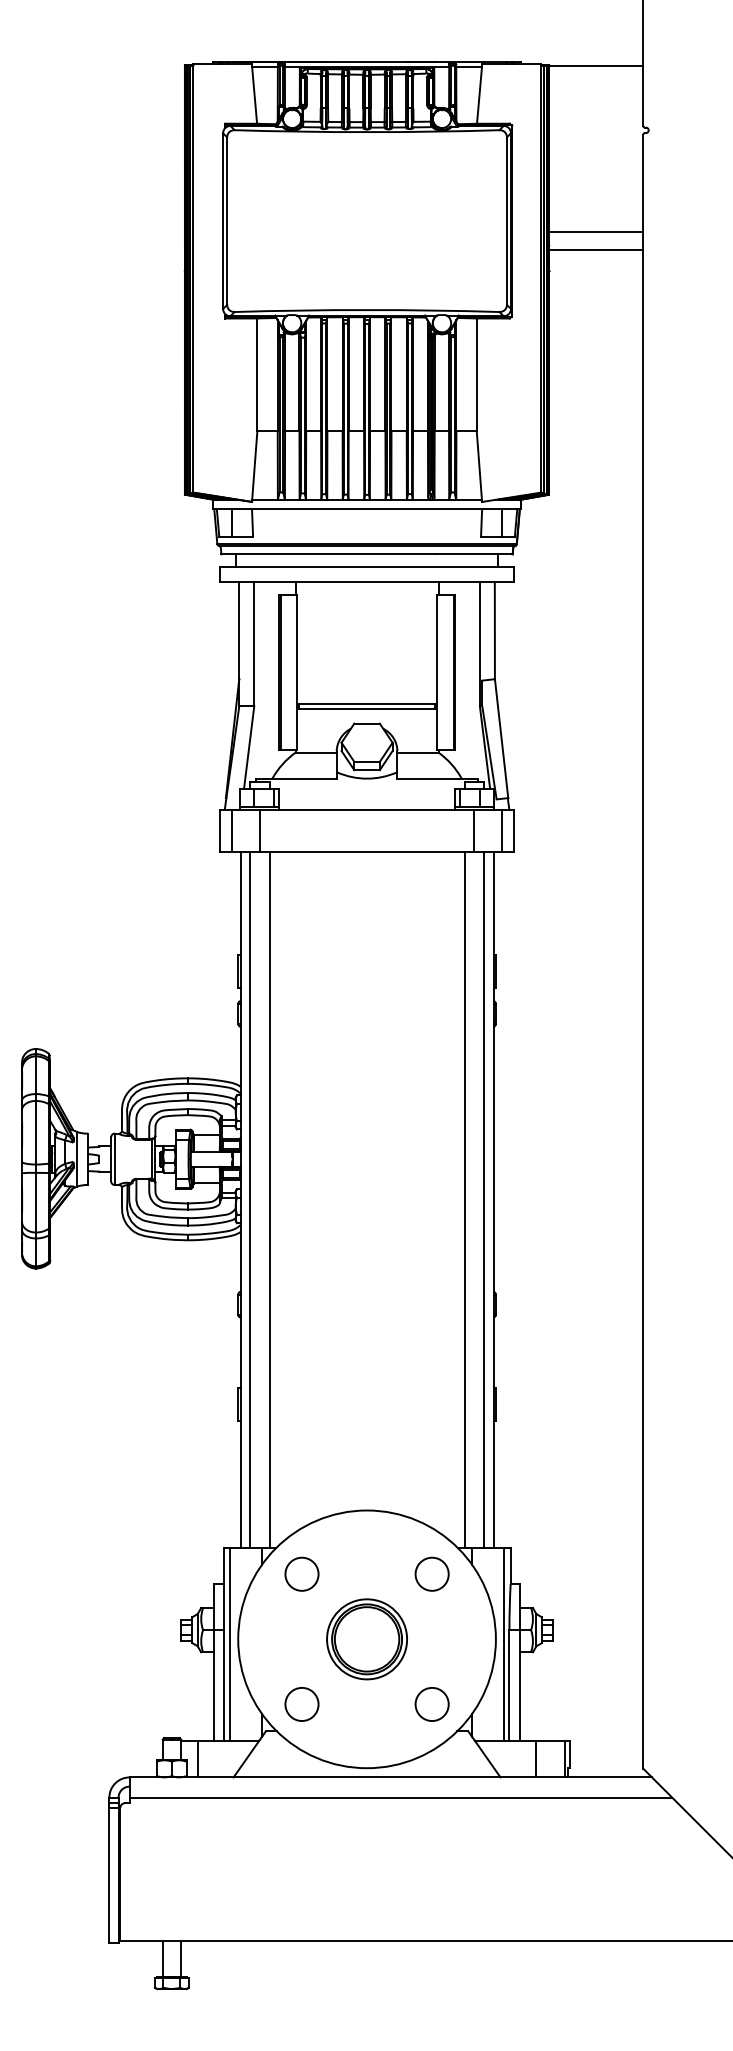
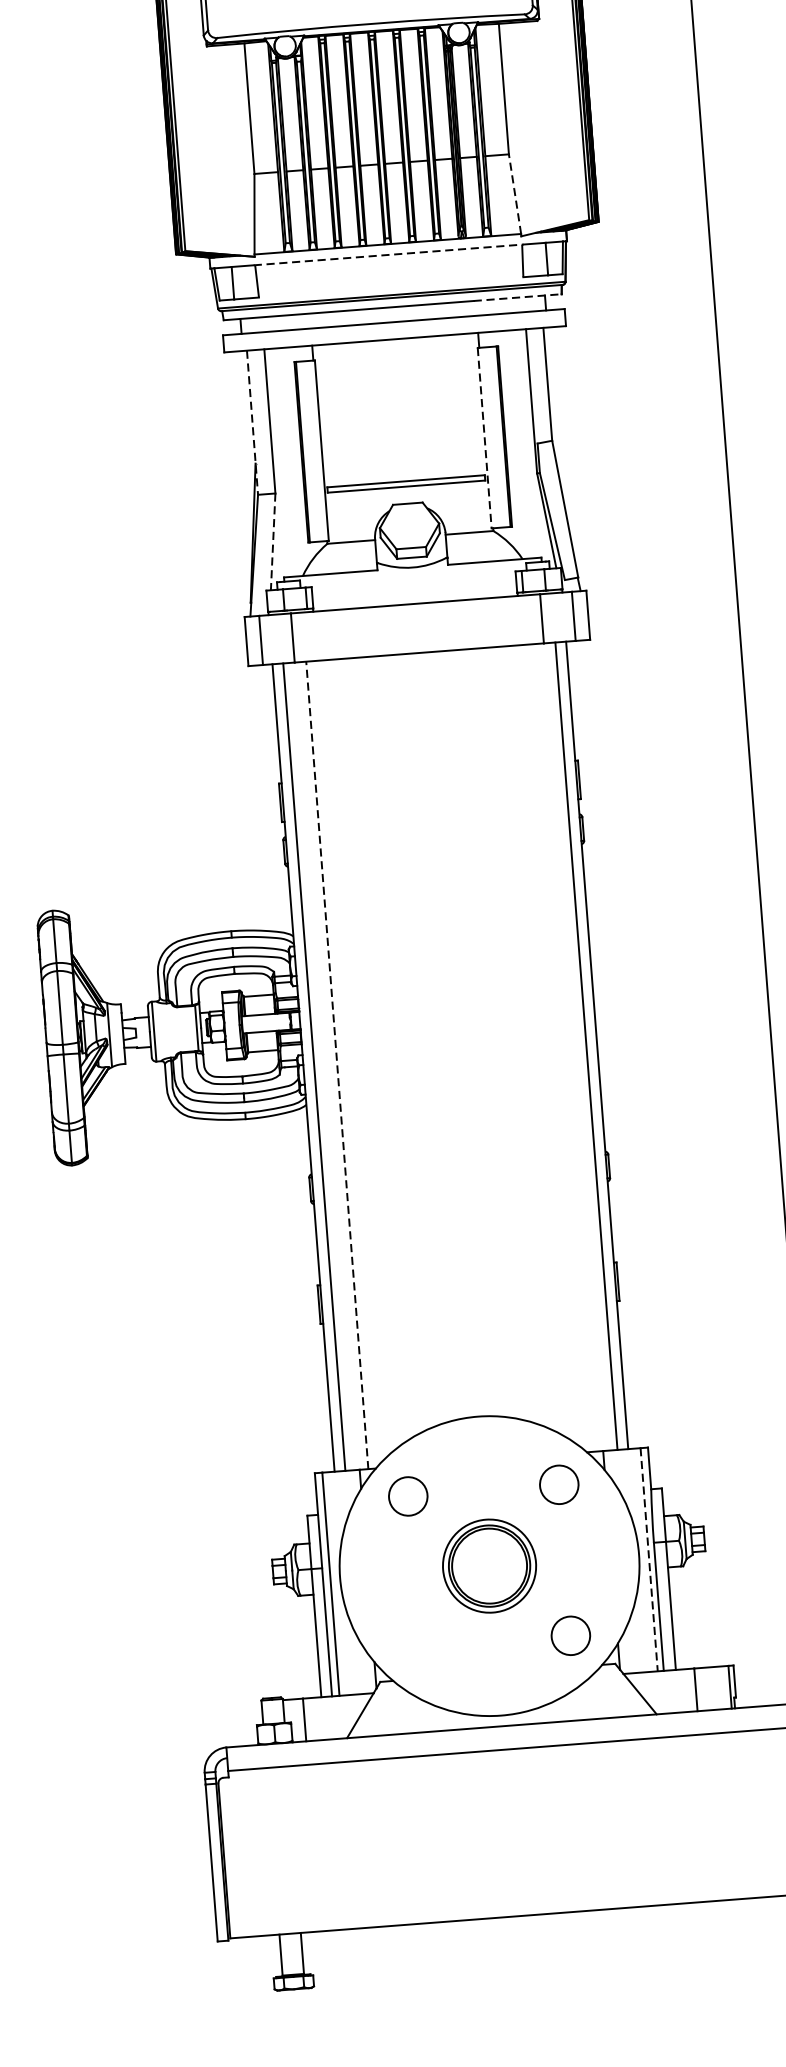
line: (479, 464) -> (515, 193), solid -> dashed
line: (367, 509) -> (389, 255), solid -> dashed
line: (474, 554) -> (517, 297), solid -> dashed
line: (239, 644) -> (252, 423), solid -> dashed
line: (437, 672) -> (484, 438), solid -> dashed
line: (249, 747) -> (273, 541), solid -> dashed
line: (269, 1200) -> (337, 1065), solid -> dashed
line: (464, 1200) -> (563, 1048), removed
line: (504, 1644) -> (649, 1559), solid -> dashed
circle: (301, 1704) -> (419, 1647), removed

